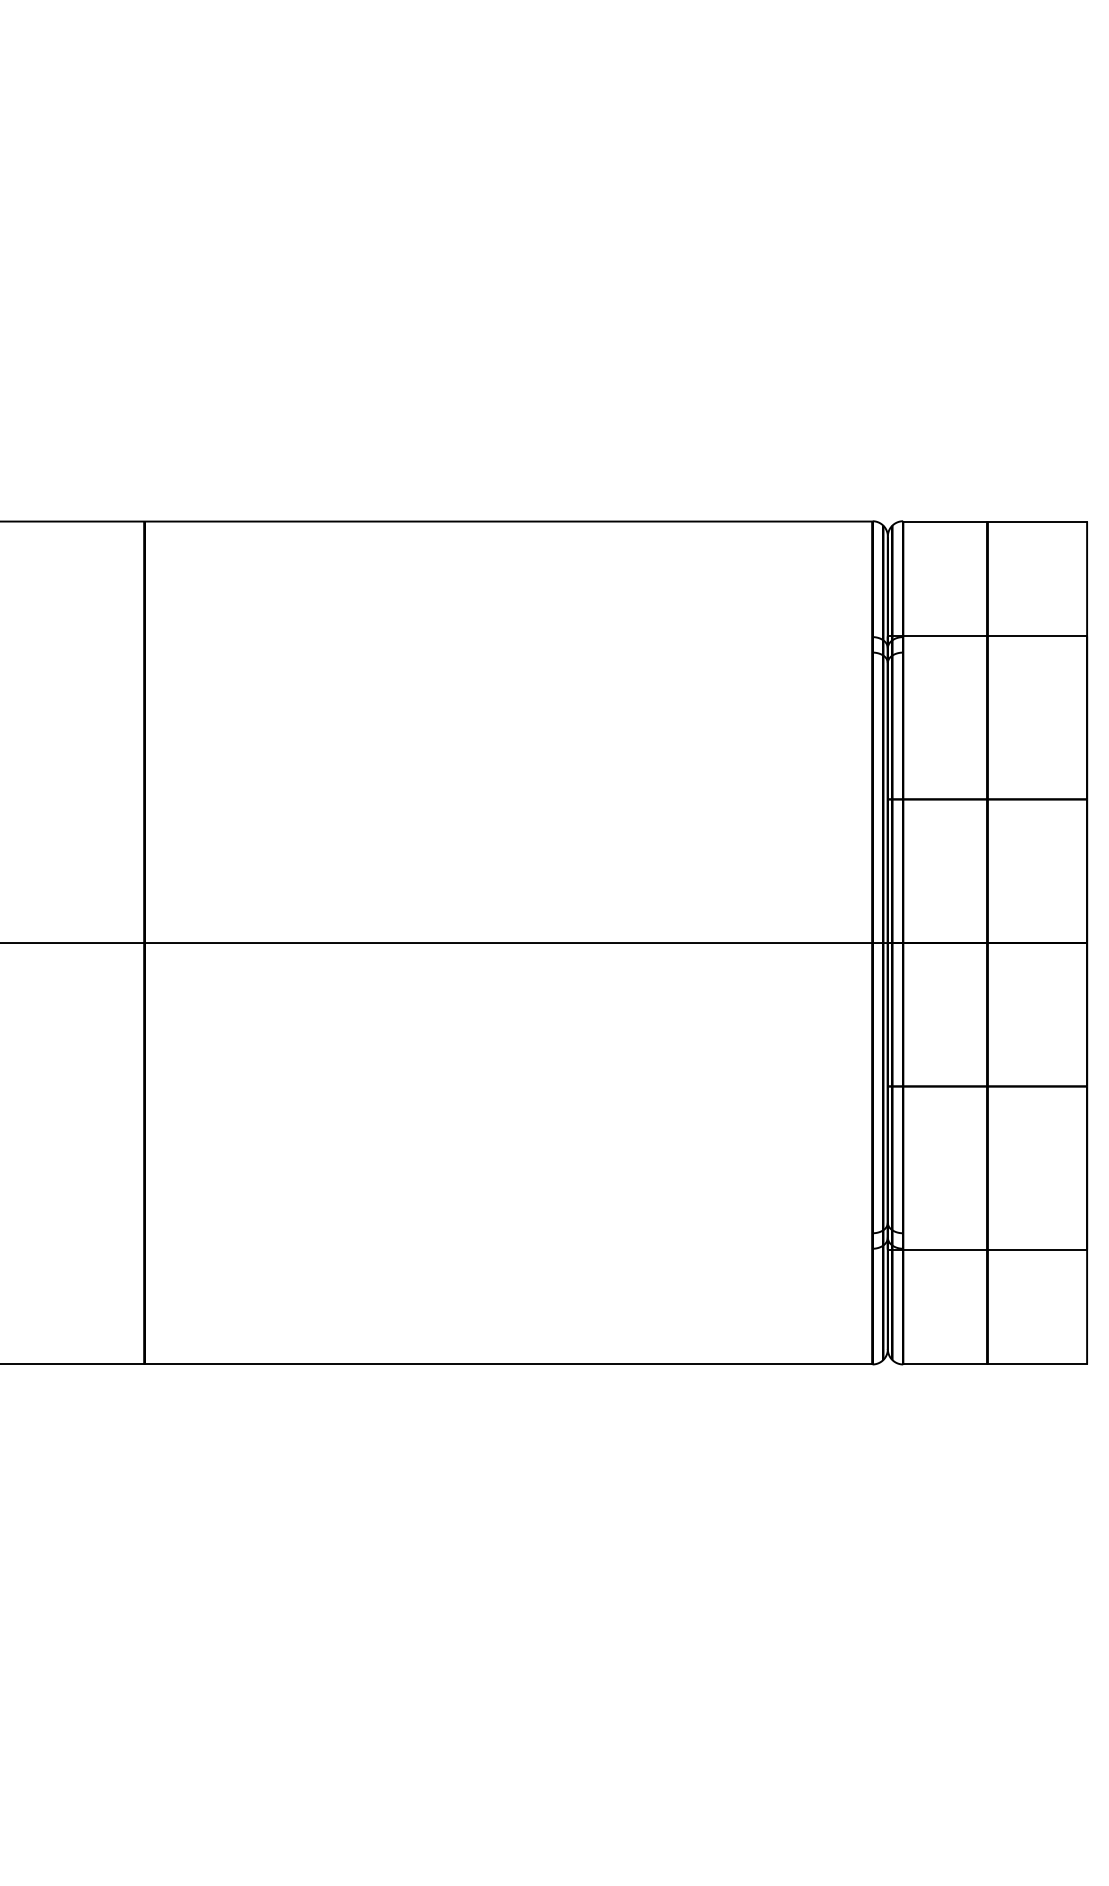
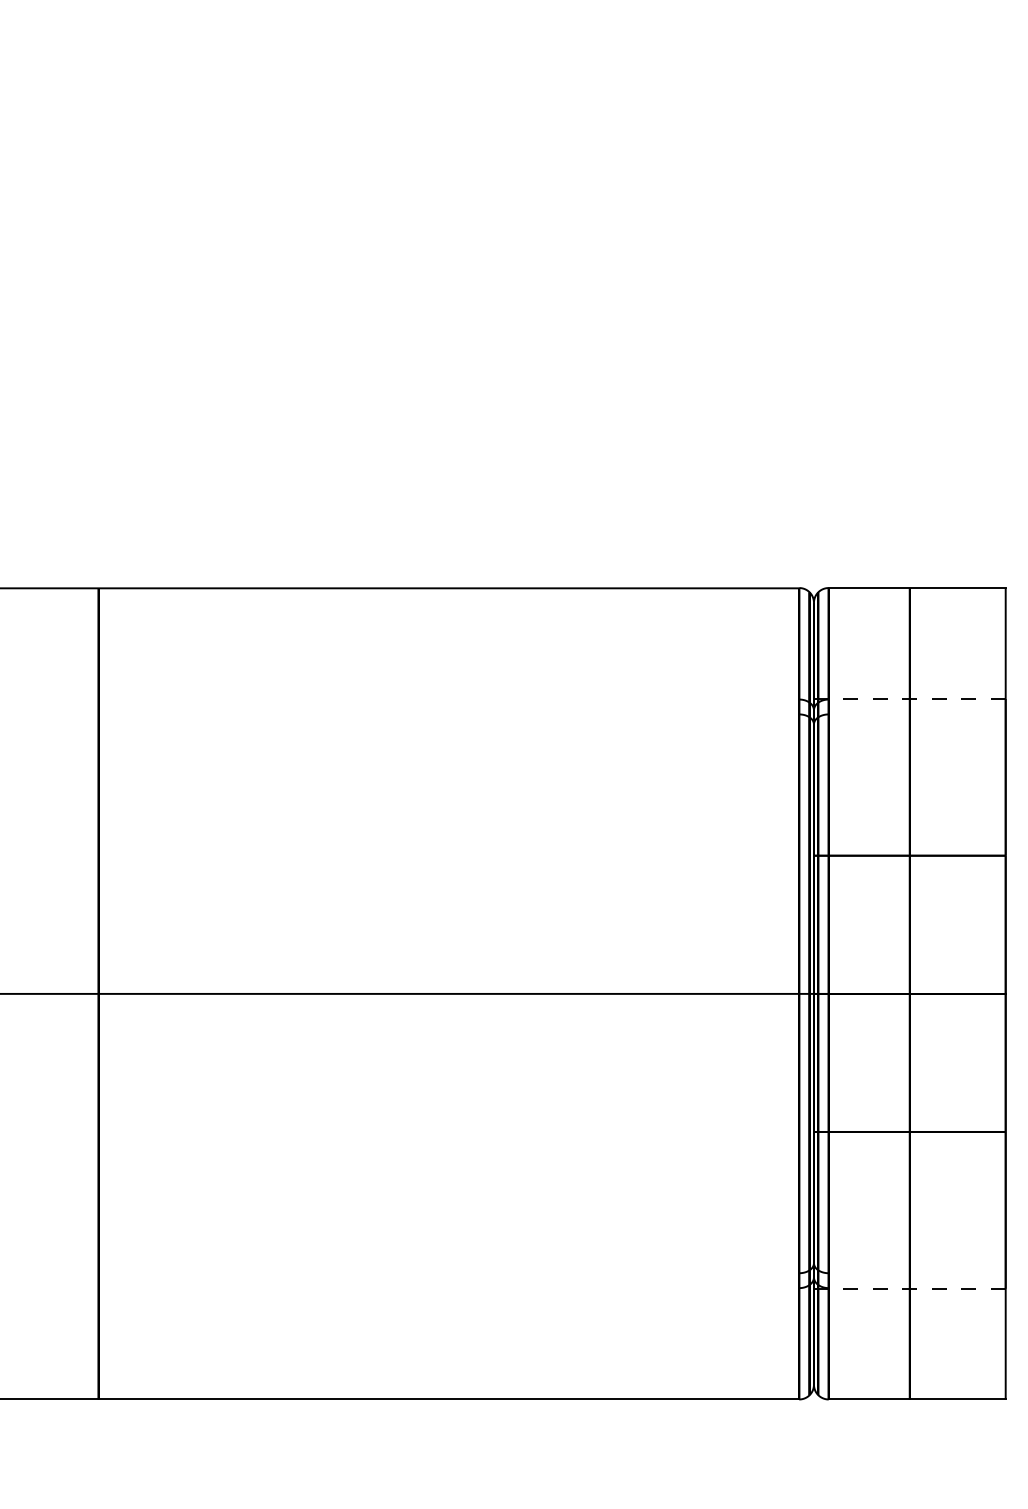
line: (987, 636) -> (909, 698), solid -> dashed
line: (987, 1249) -> (909, 1288), solid -> dashed

